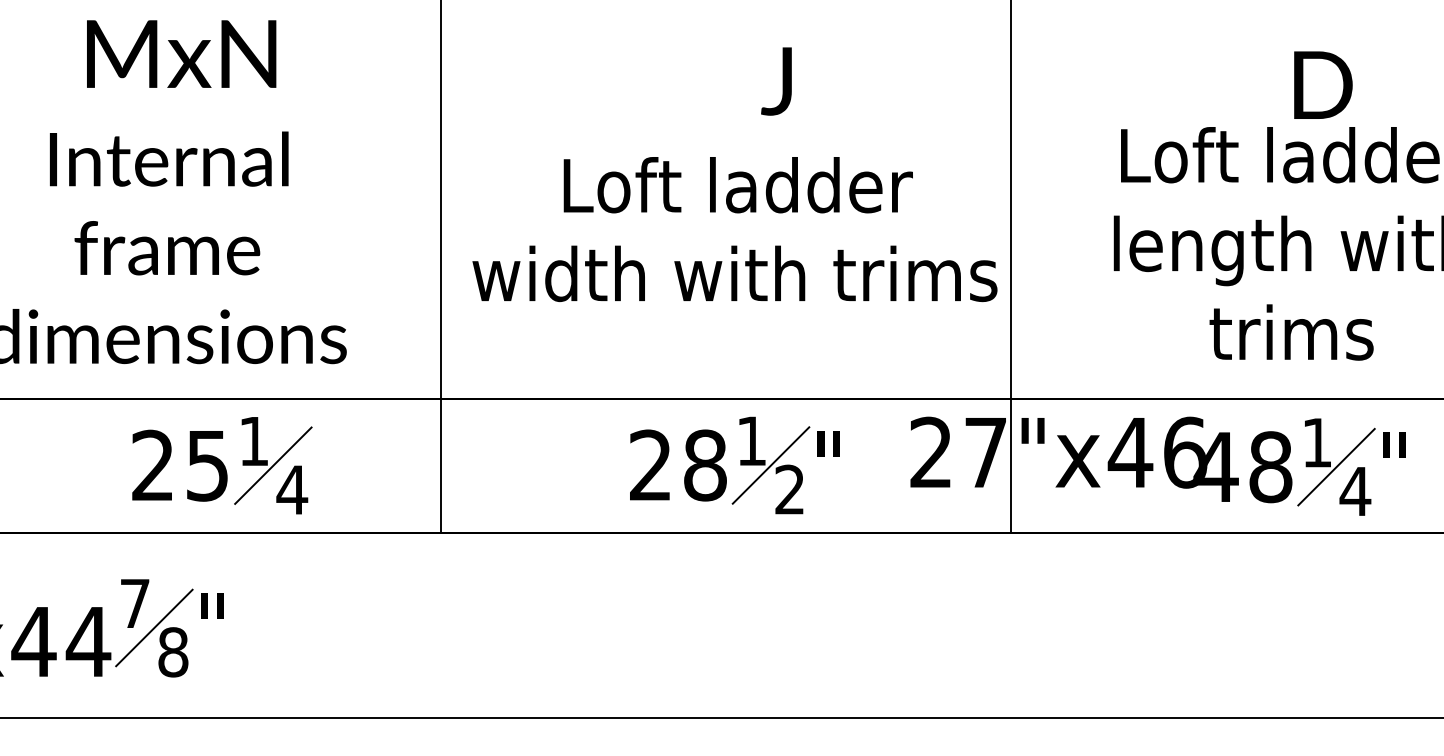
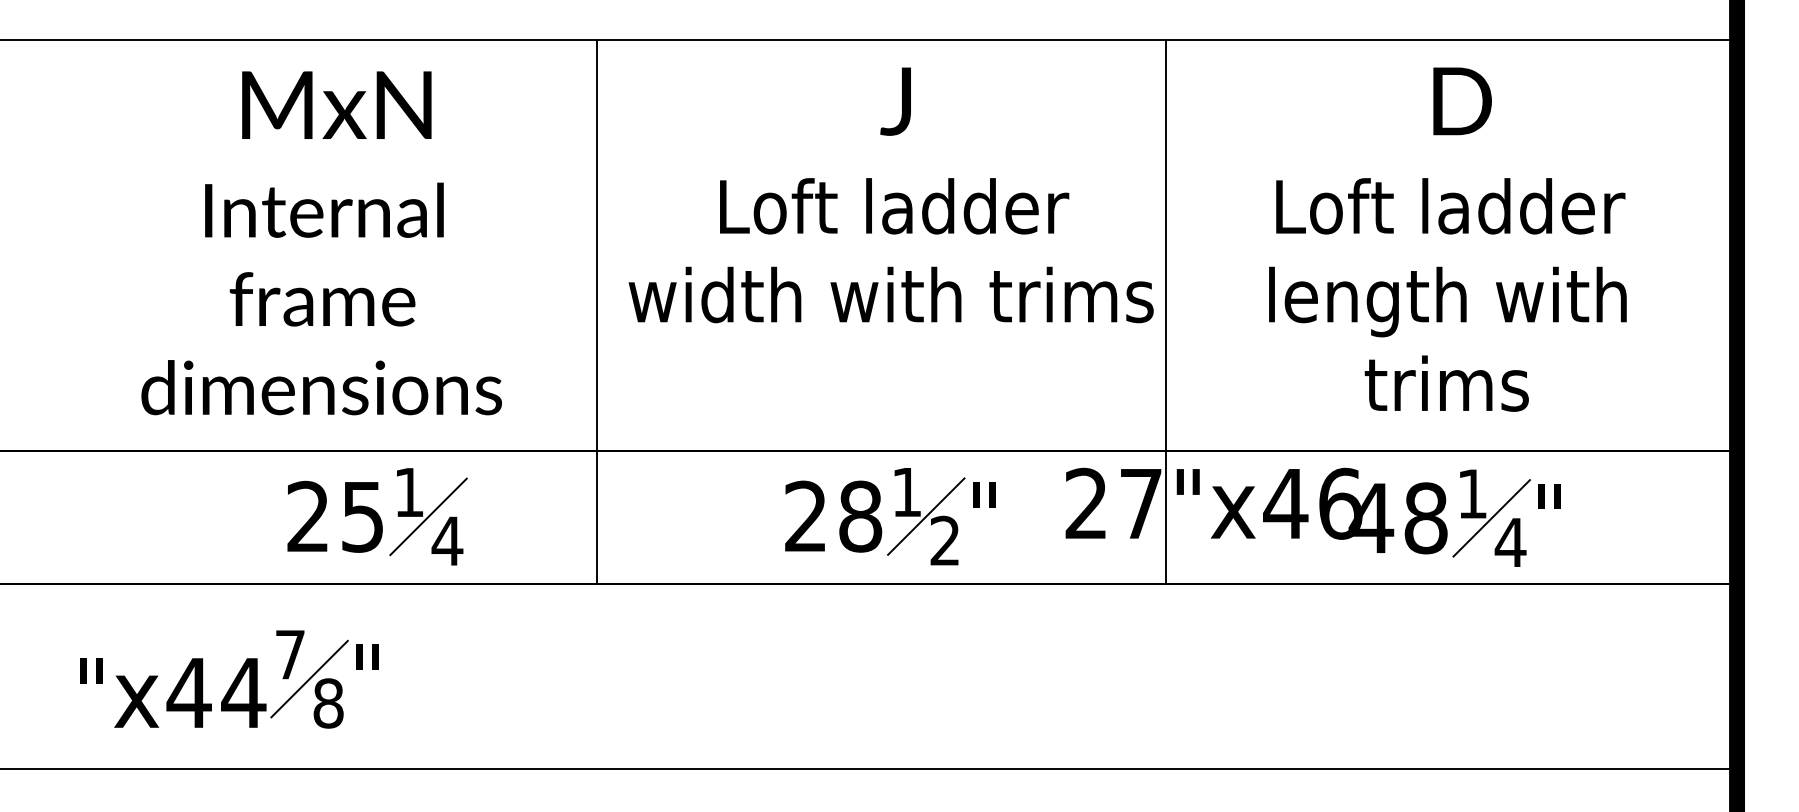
text: (776, 81) -> (895, 101), moved
text: (1323, 85) -> (1462, 101), moved
text: (734, 229) -> (890, 250), moved

